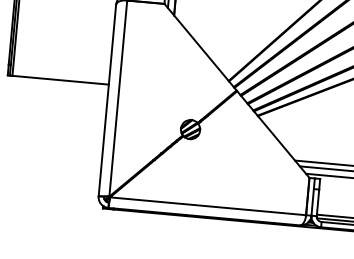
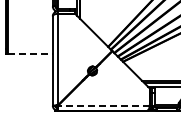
line: (61, 80) -> (30, 53), solid -> dashed
line: (207, 205) -> (103, 105), solid -> dashed

